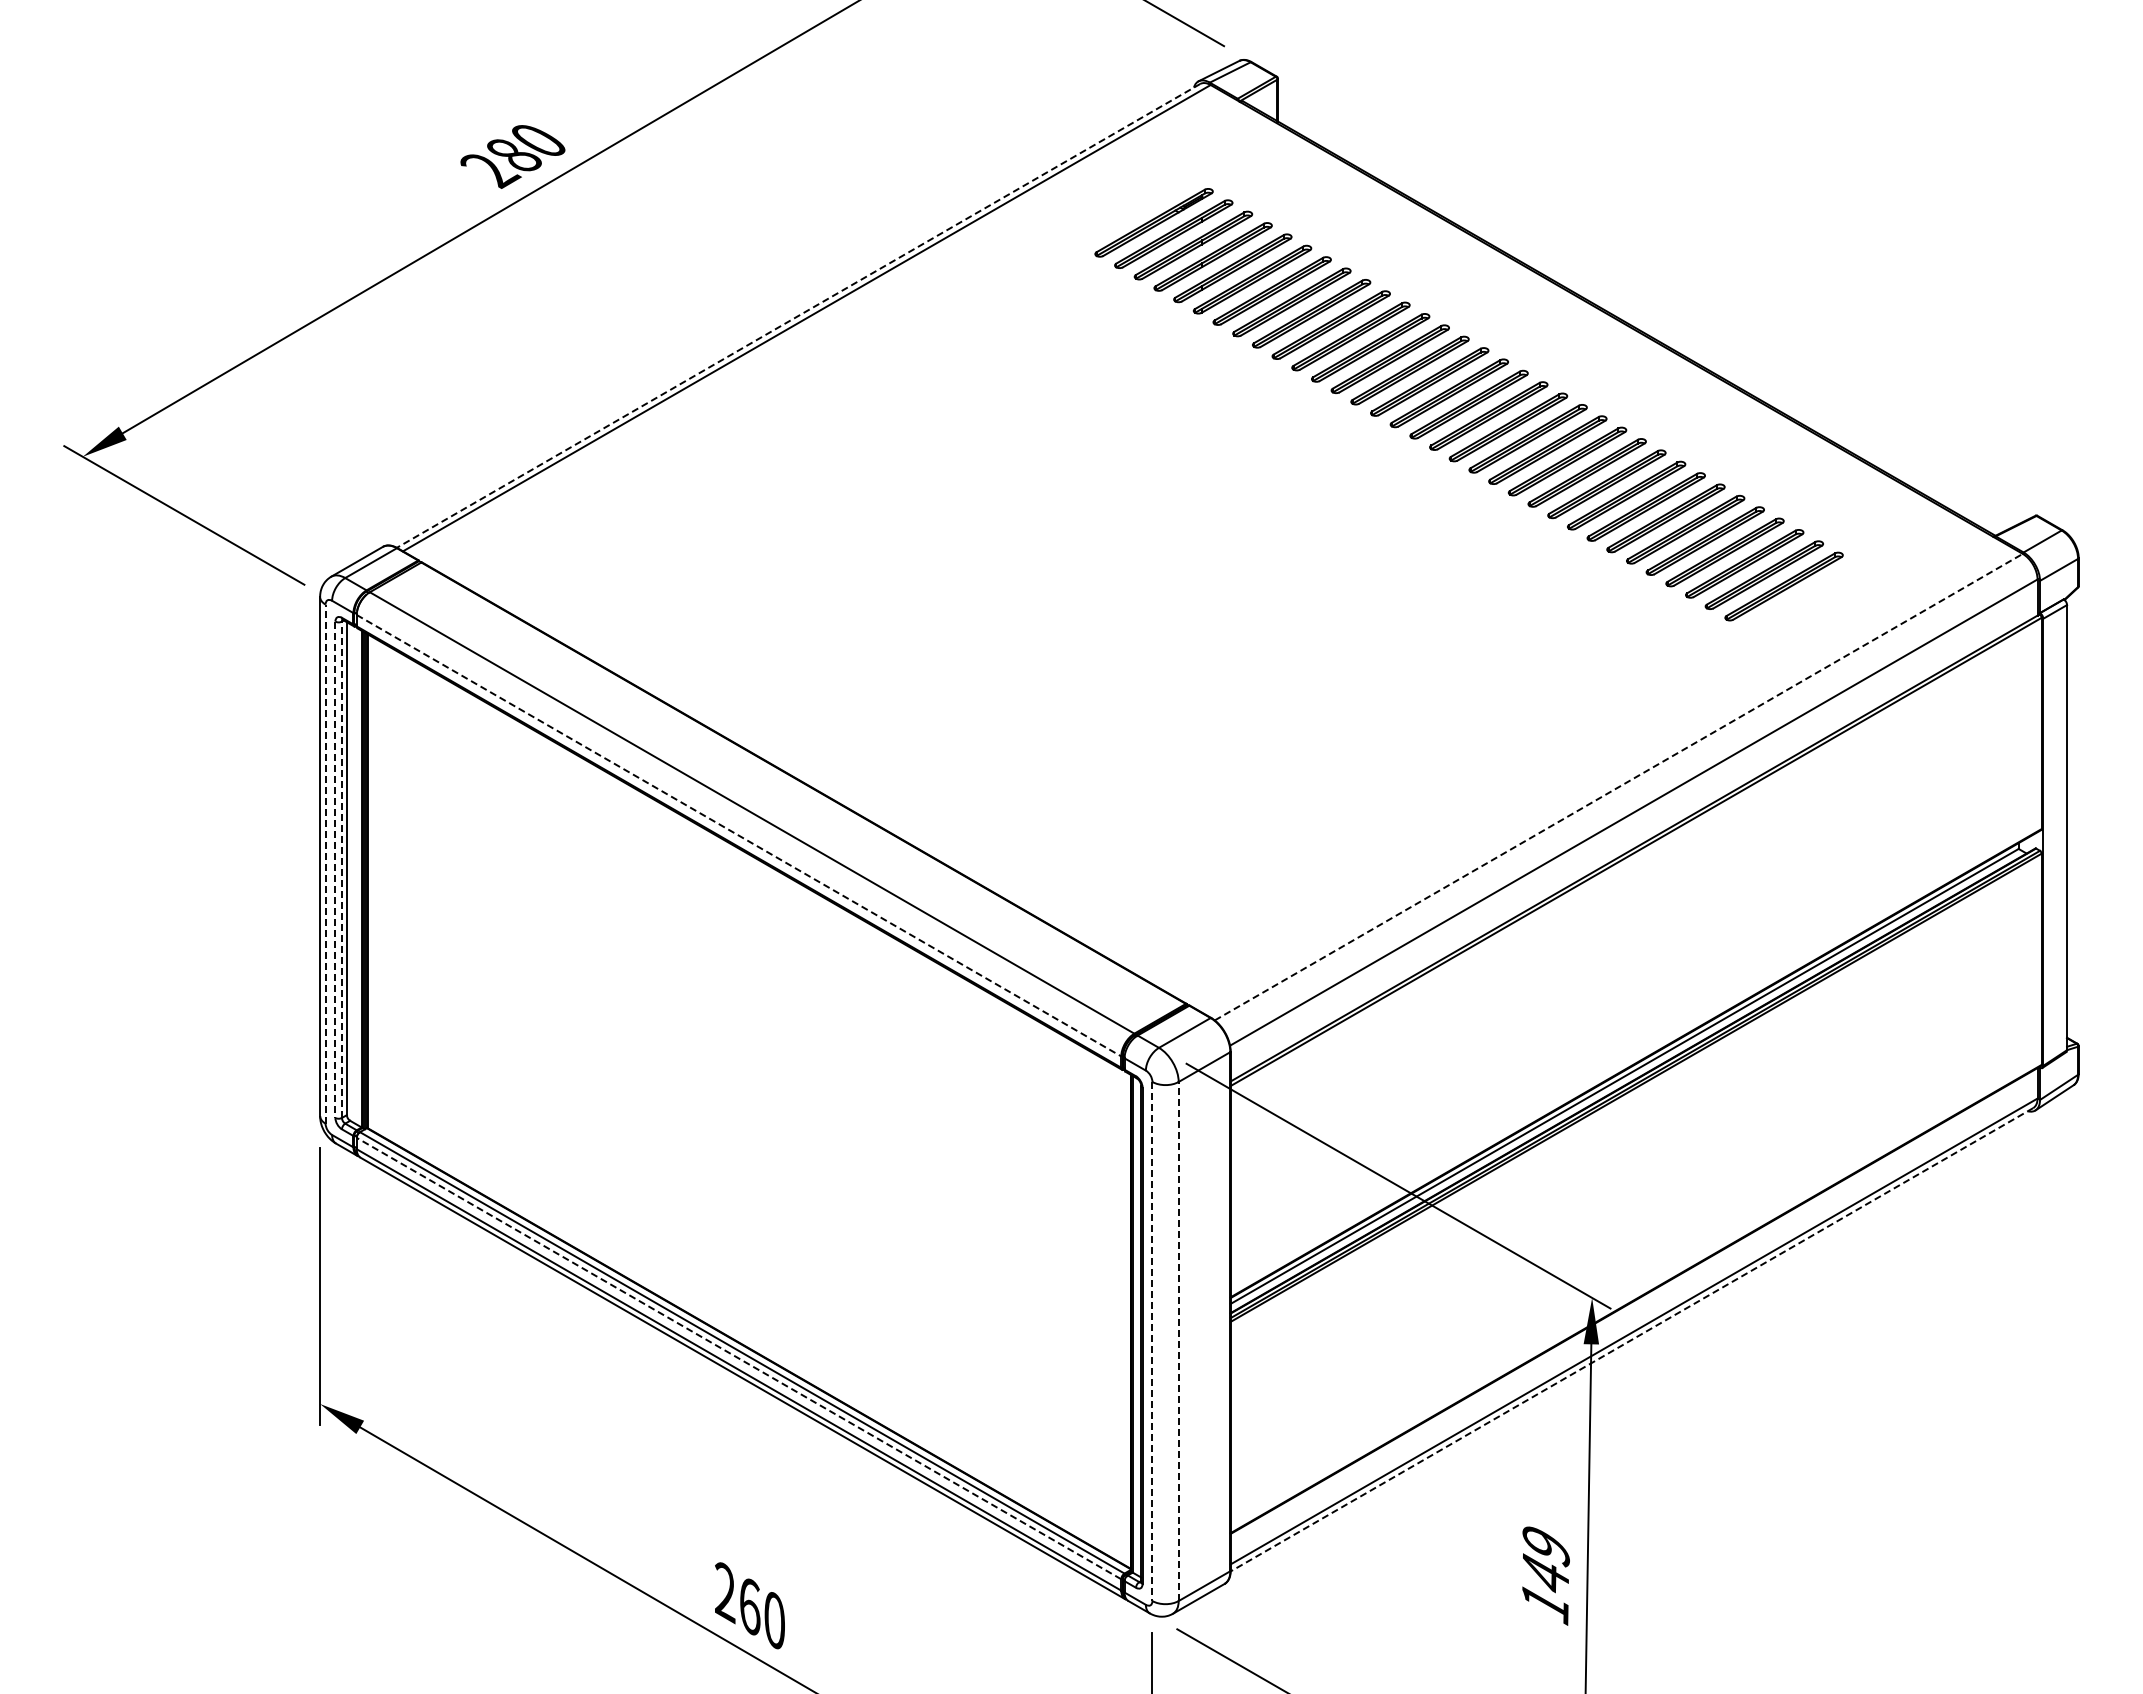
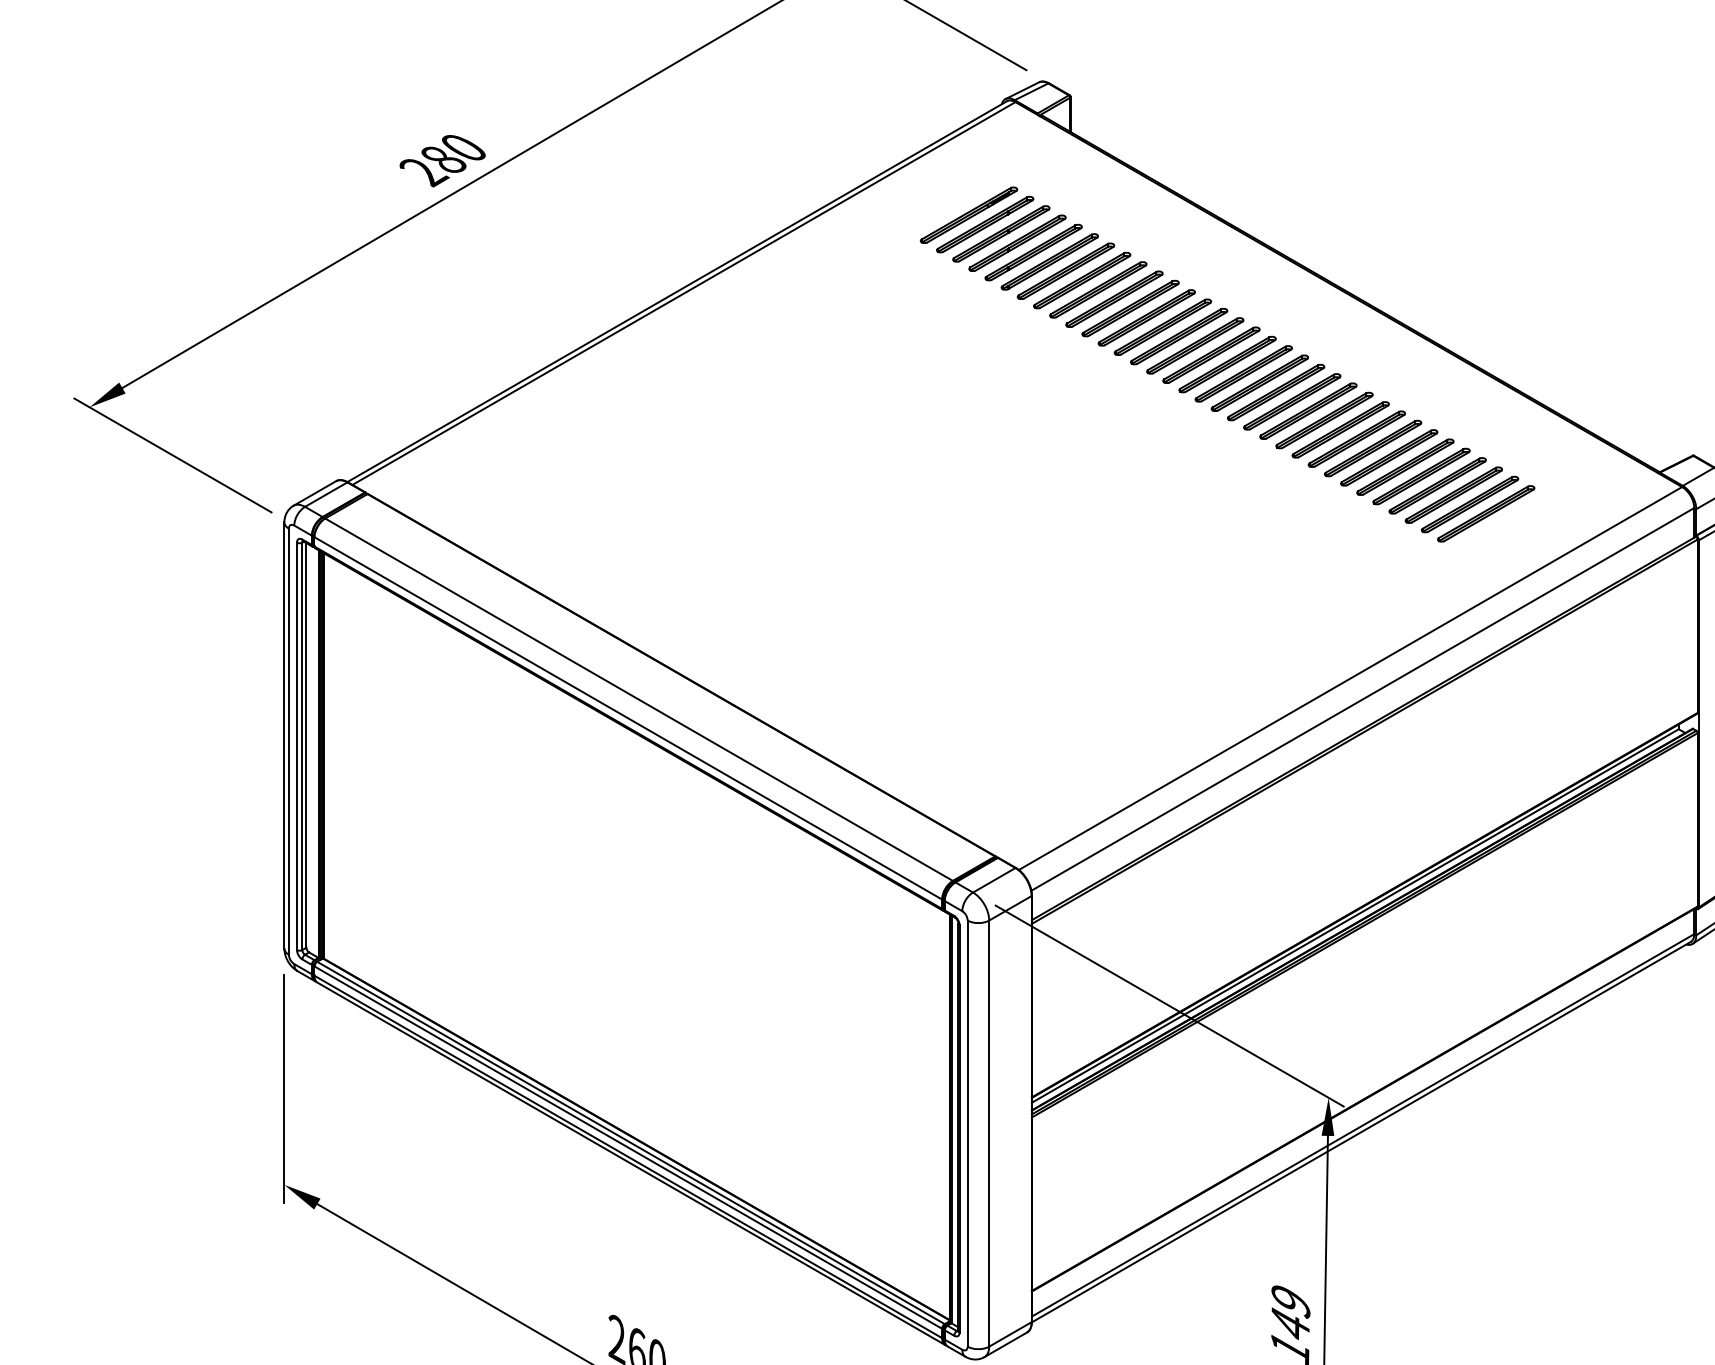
line: (798, 315) -> (677, 291), dashed -> solid
line: (1619, 786) -> (1351, 677), dashed -> solid
line: (739, 835) -> (628, 718), dashed -> solid
line: (325, 864) -> (288, 742), dashed -> solid
line: (341, 869) -> (301, 746), dashed -> solid
line: (335, 870) -> (297, 746), dashed -> solid
line: (1631, 1340) -> (1360, 1132), dashed -> solid
line: (1152, 1341) -> (967, 1133), dashed -> solid
line: (1178, 1341) -> (989, 1133), dashed -> solid
line: (738, 1358) -> (627, 1147), dashed -> solid

